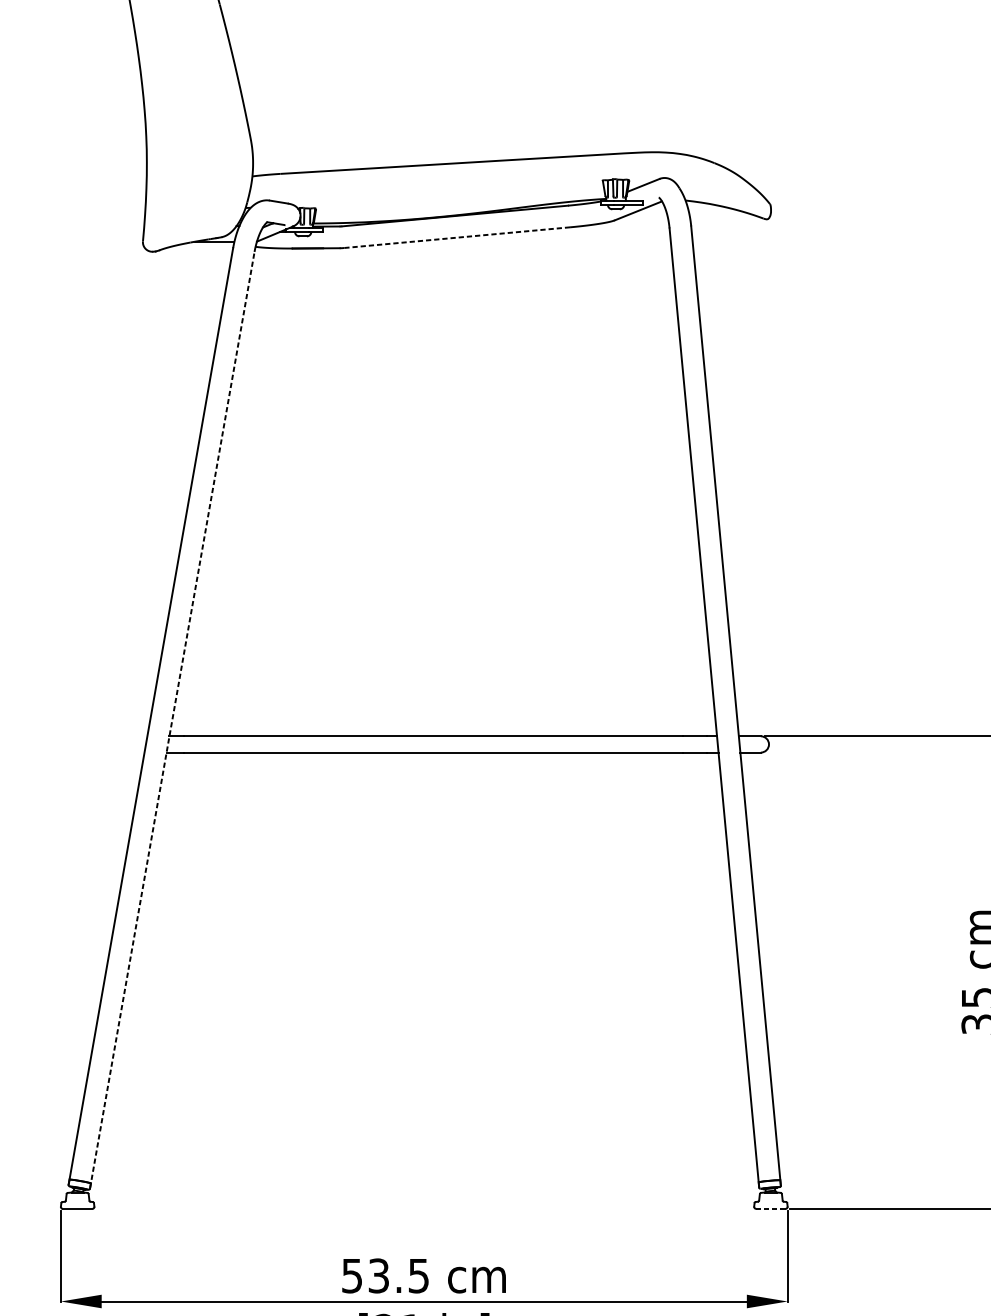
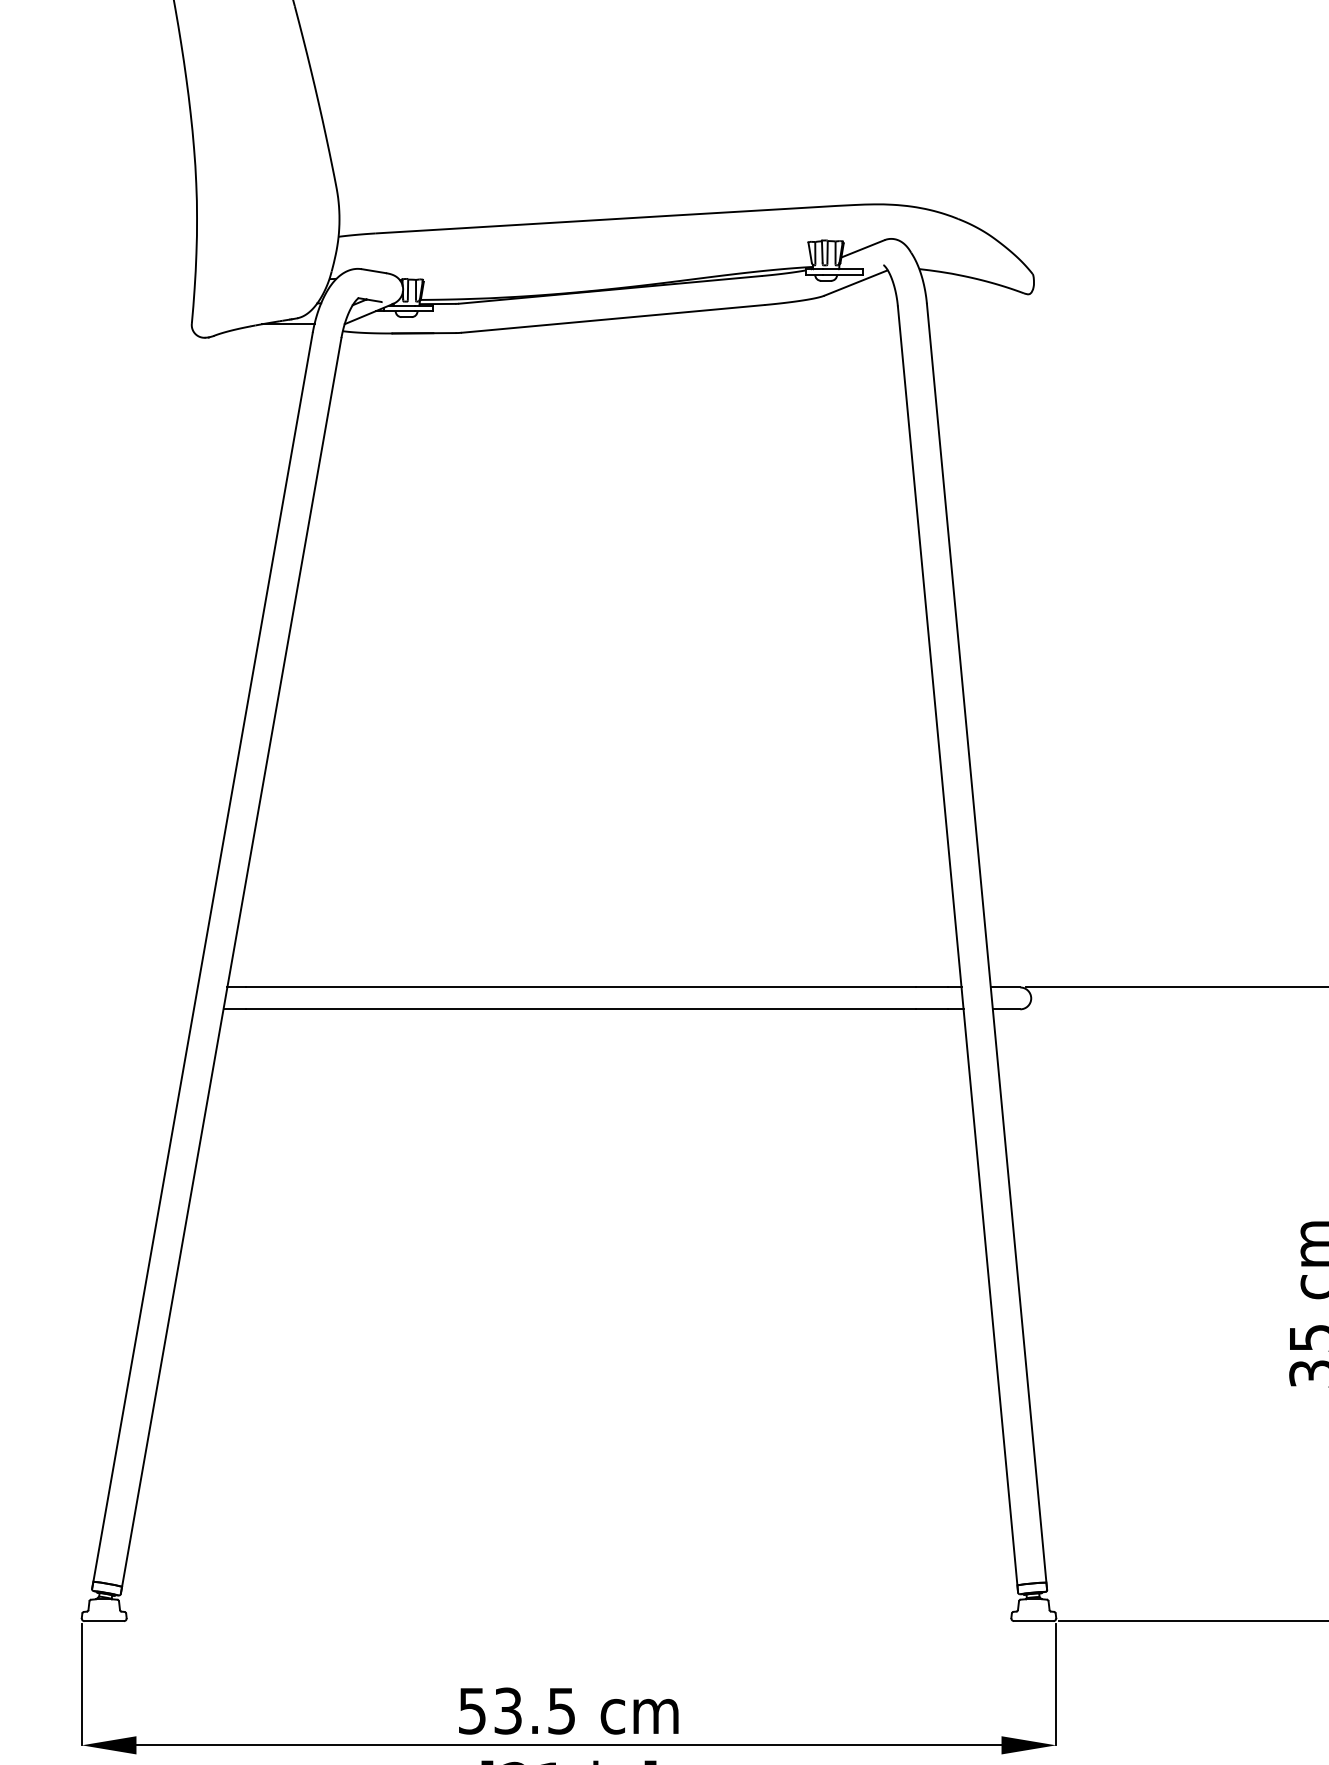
line: (457, 237) -> (613, 318), dashed -> solid
line: (172, 719) -> (231, 965), dashed -> solid
line: (770, 1209) -> (1033, 1621), dashed -> solid

